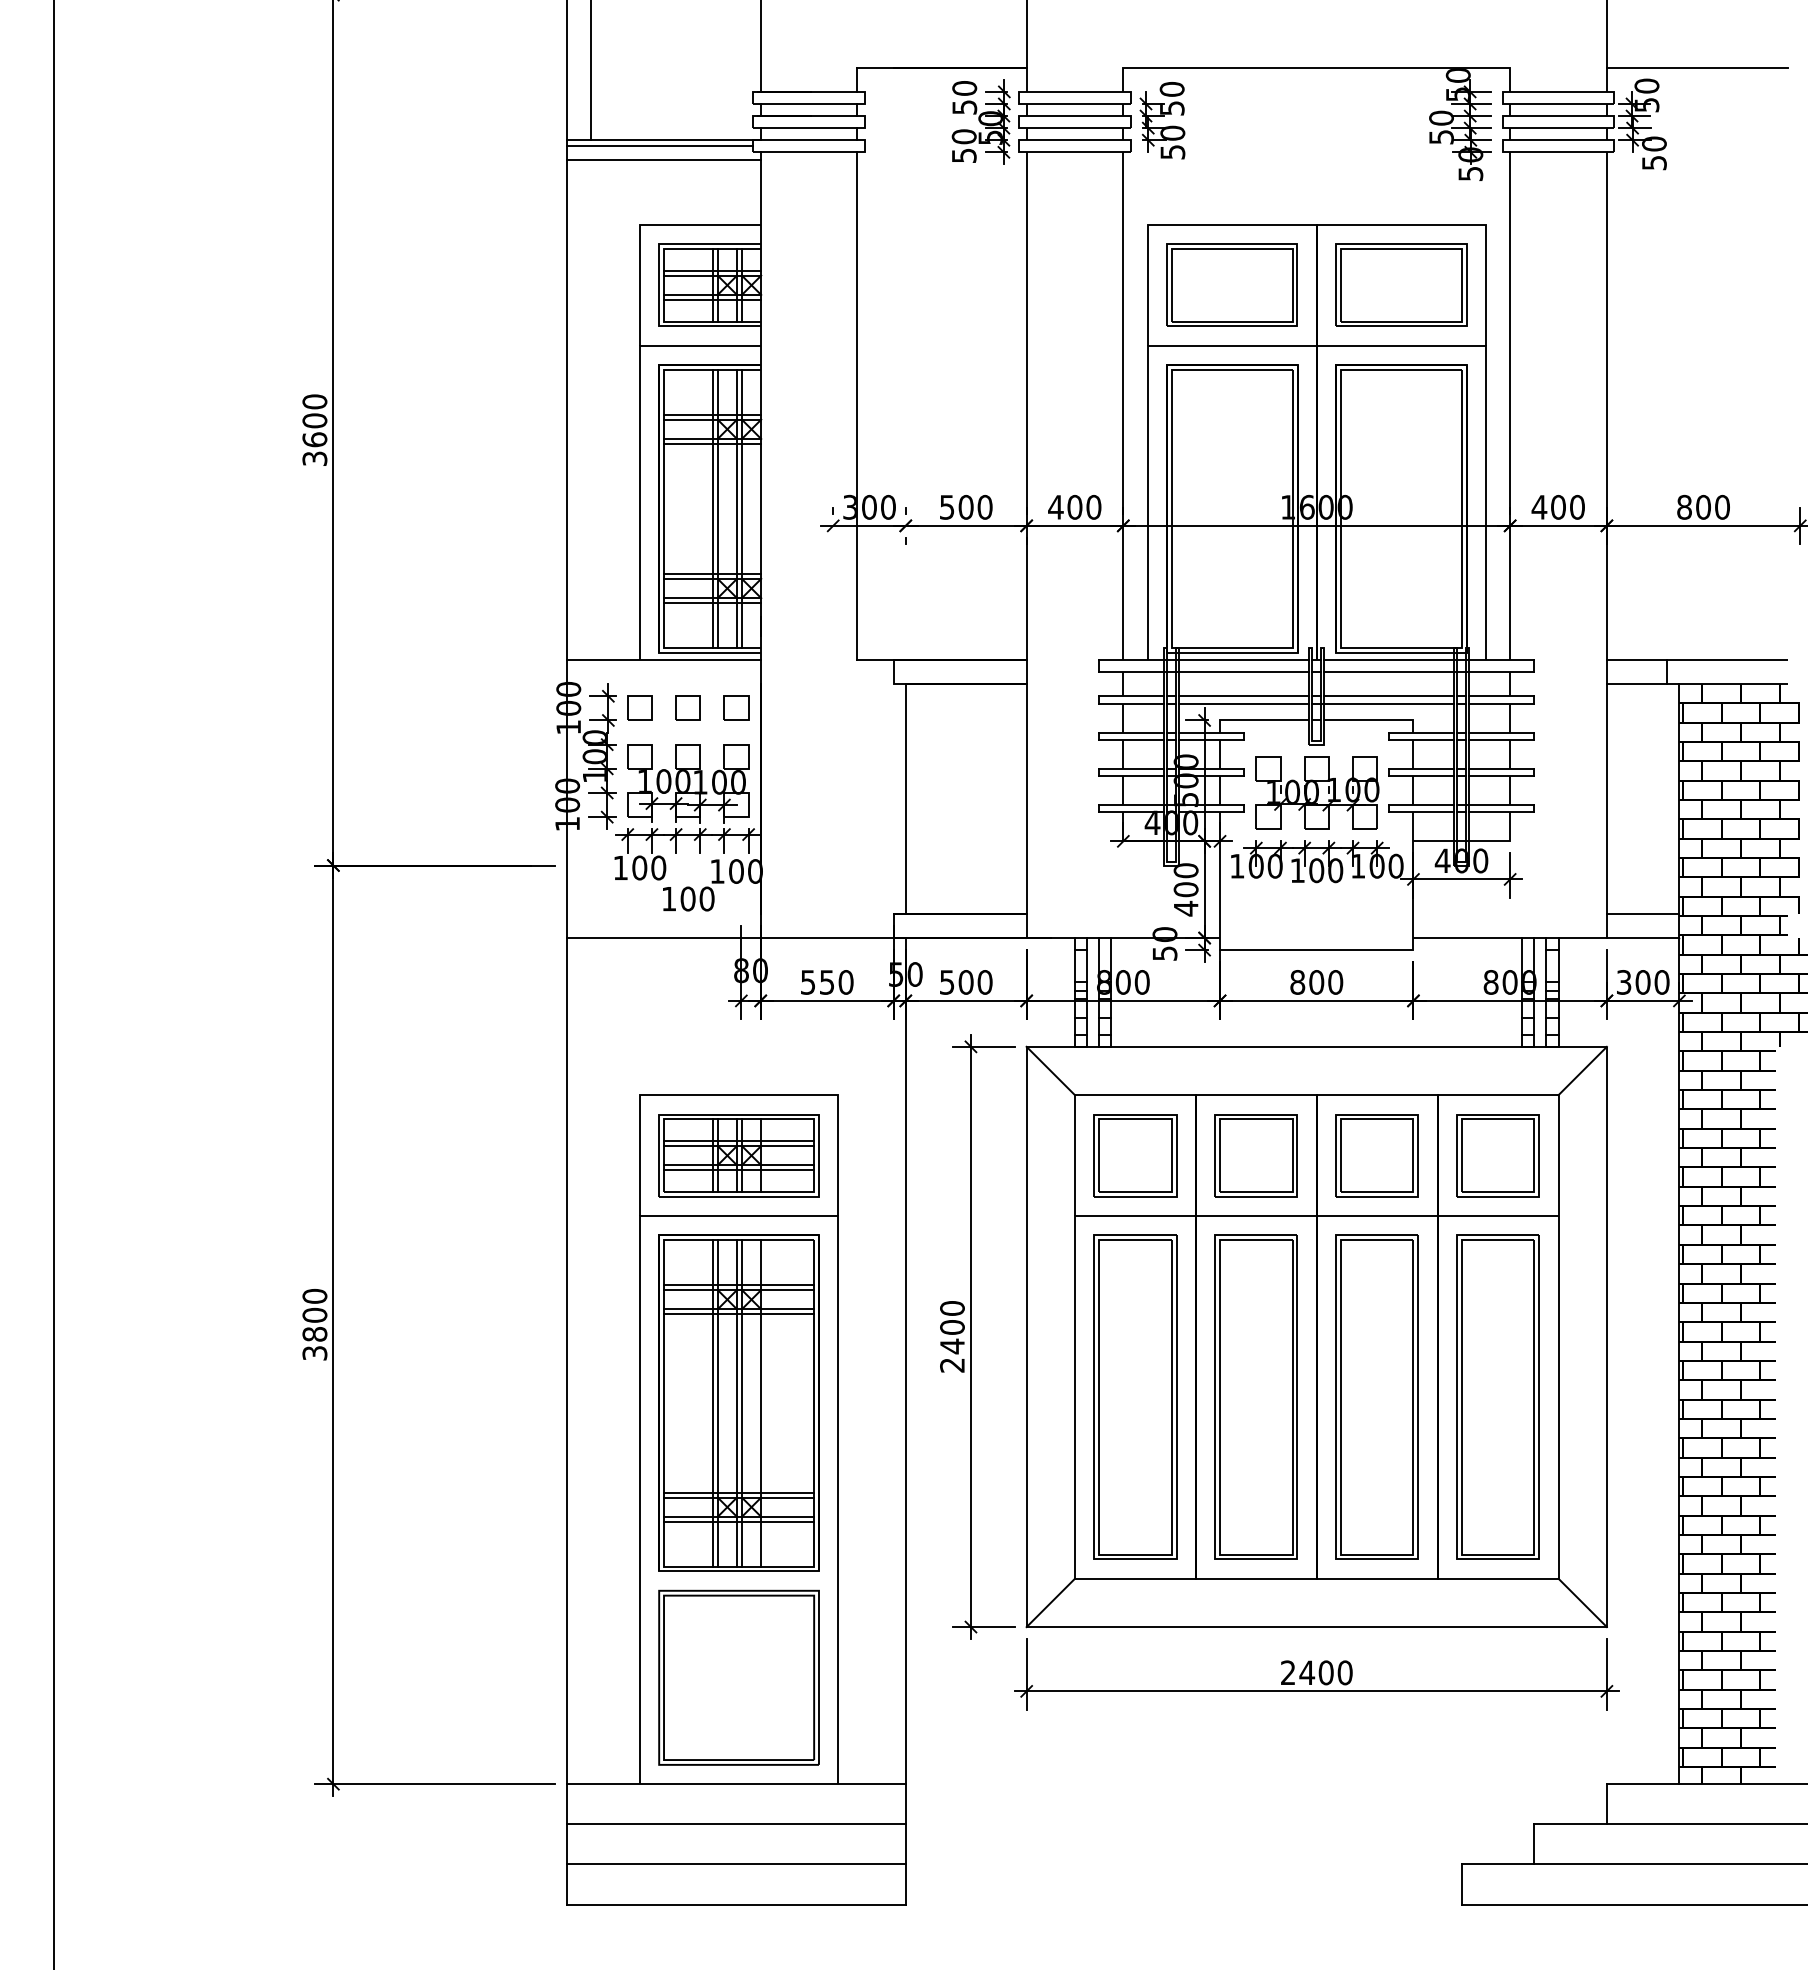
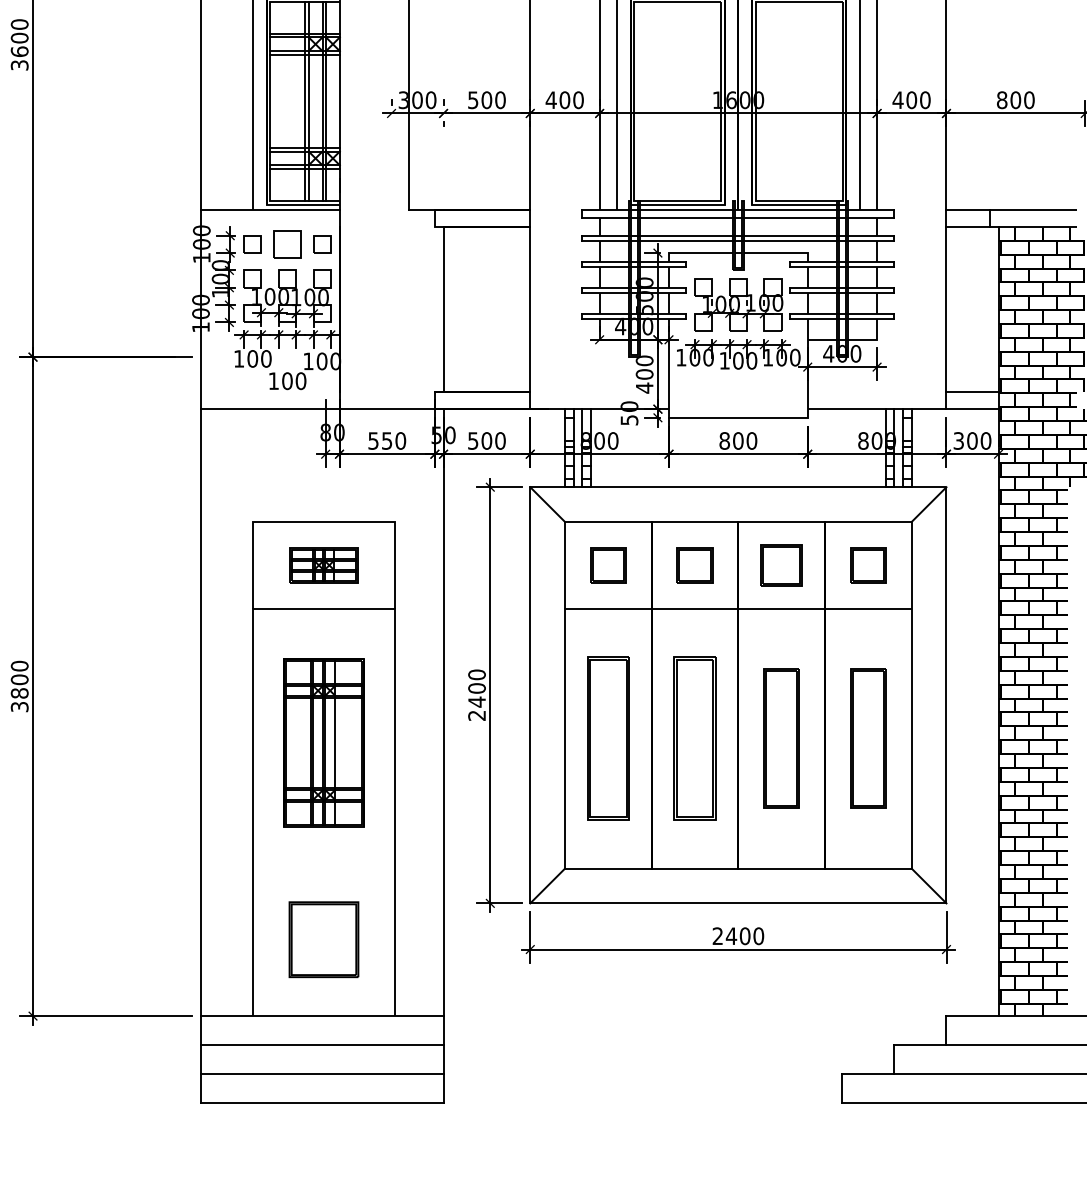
part: (687, 707) -> (287, 243), size x1.6
part: (738, 1155) -> (323, 565), size x0.6
part: (1135, 1155) -> (608, 565), size x0.6
part: (1255, 1155) -> (694, 565), size x0.6
part: (1376, 1155) -> (781, 565), size x0.7
part: (1497, 1155) -> (868, 565), size x0.6
part: (1135, 1396) -> (608, 738), size x0.7
part: (1255, 1396) -> (694, 738), size x0.7
part: (1376, 1396) -> (781, 738), size x0.6
part: (1497, 1396) -> (868, 738), size x0.6
part: (738, 1402) -> (323, 742), size x0.7
part: (738, 1677) -> (323, 939), size x0.6

